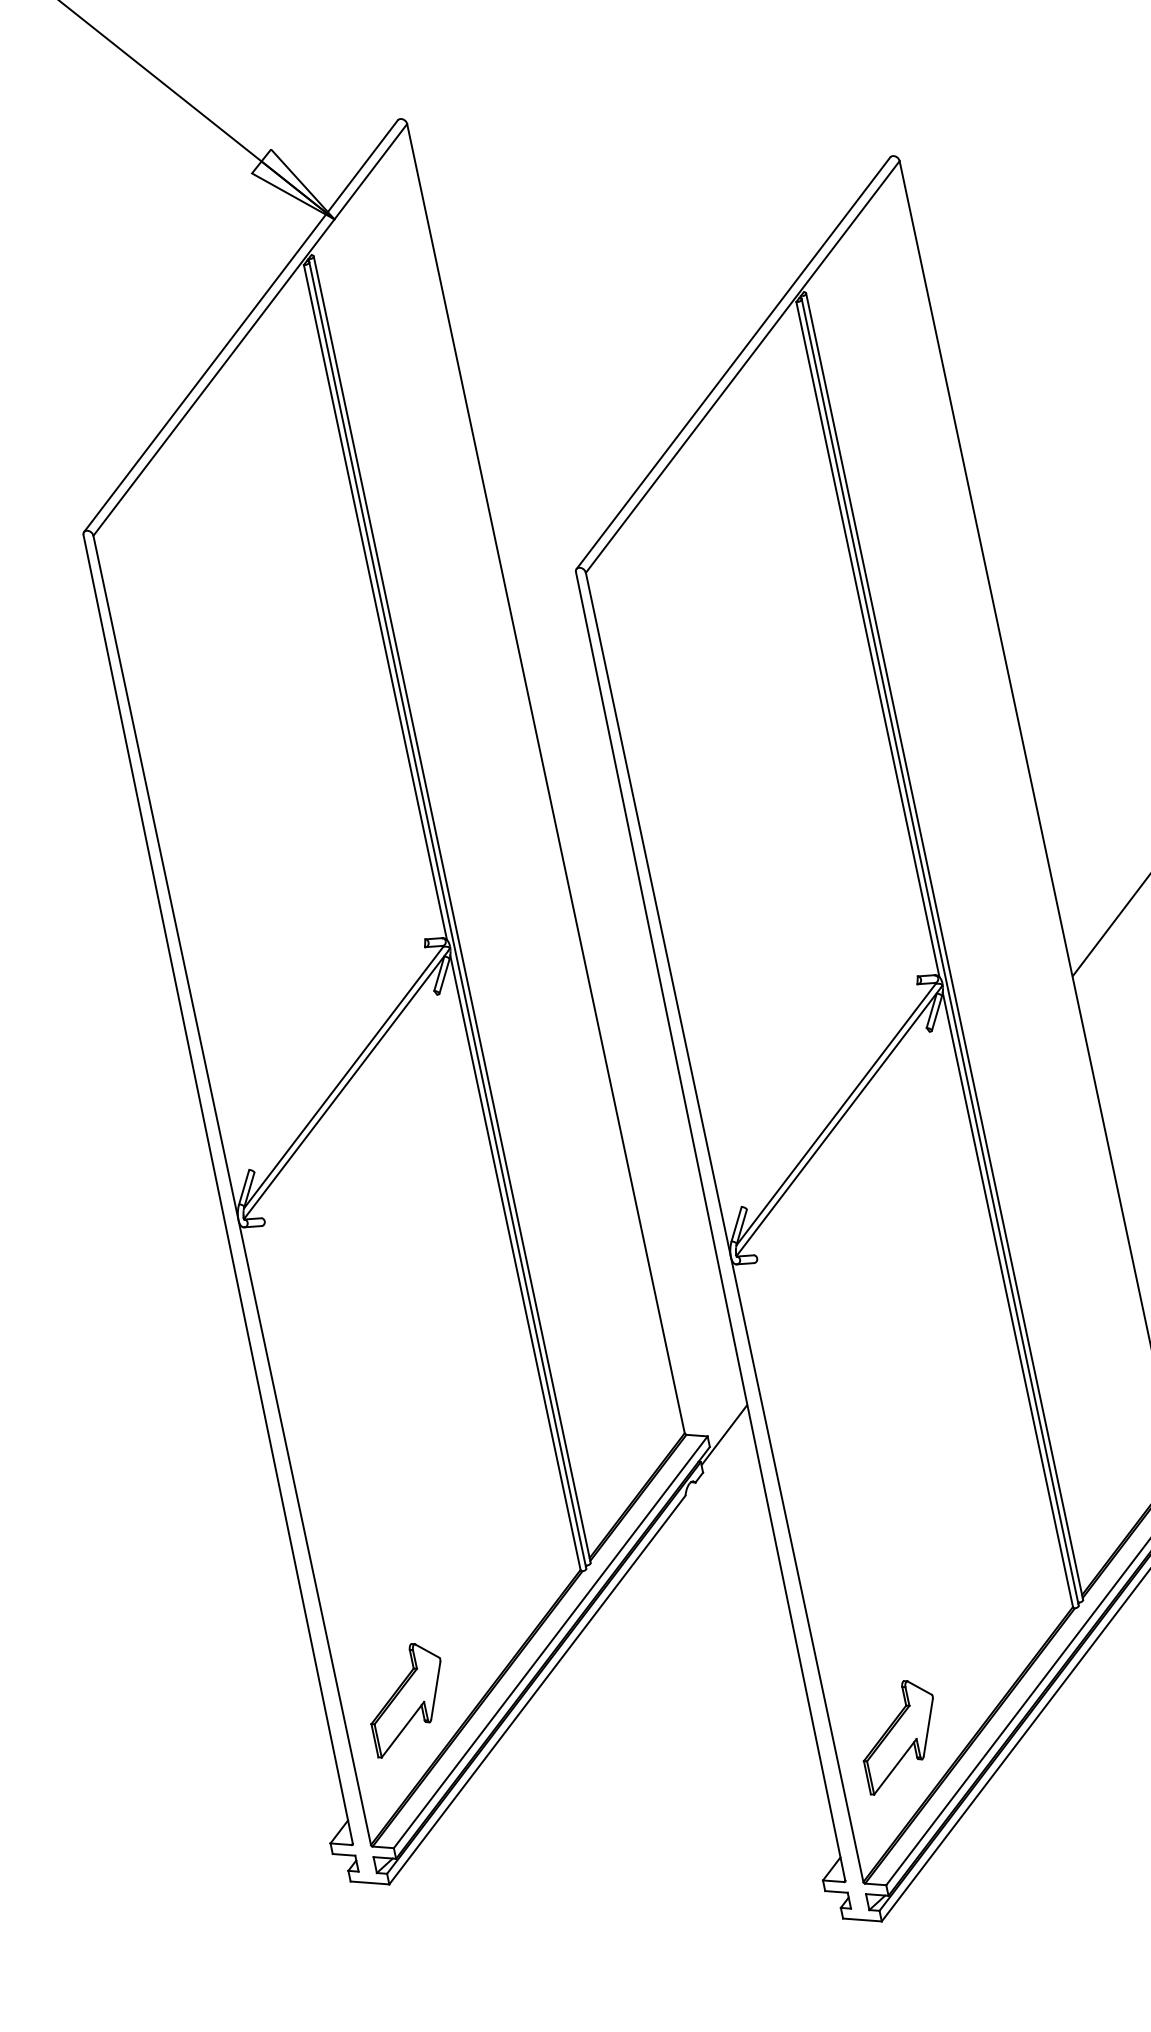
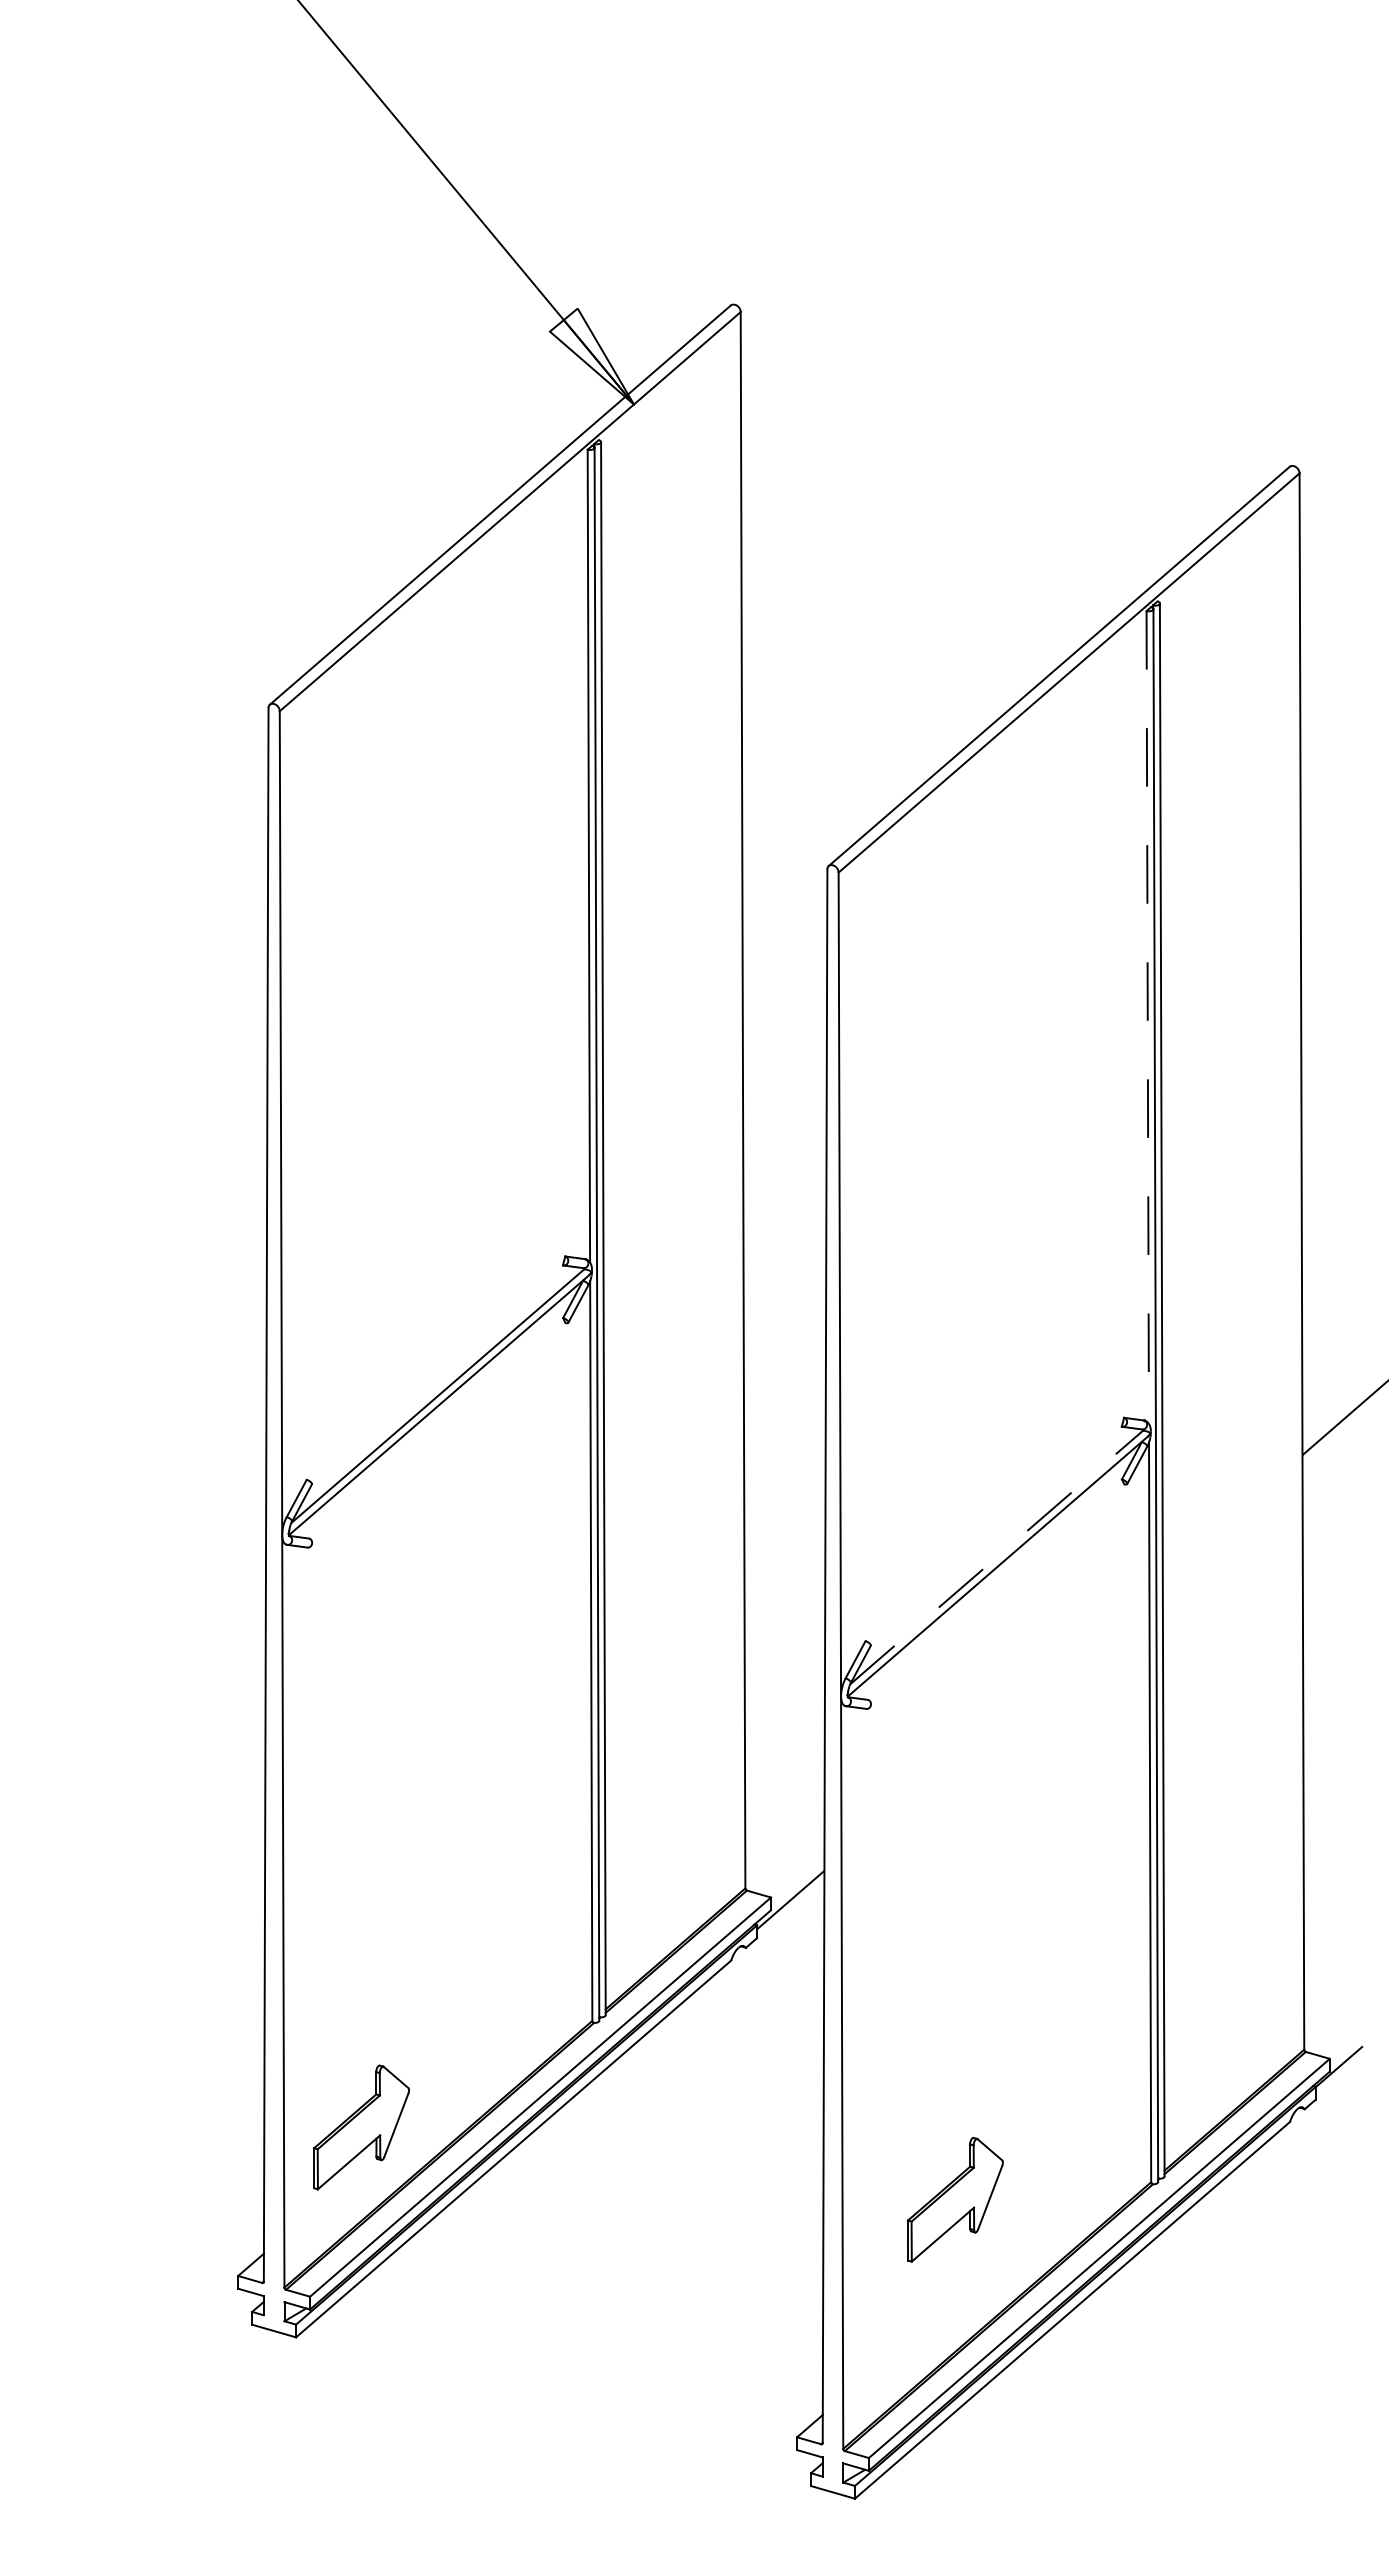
line: (867, 640) -> (1147, 1018), solid -> dashed
line: (835, 1114) -> (996, 1557), solid -> dashed
part: (898, 1735) -> (954, 2199), moved

